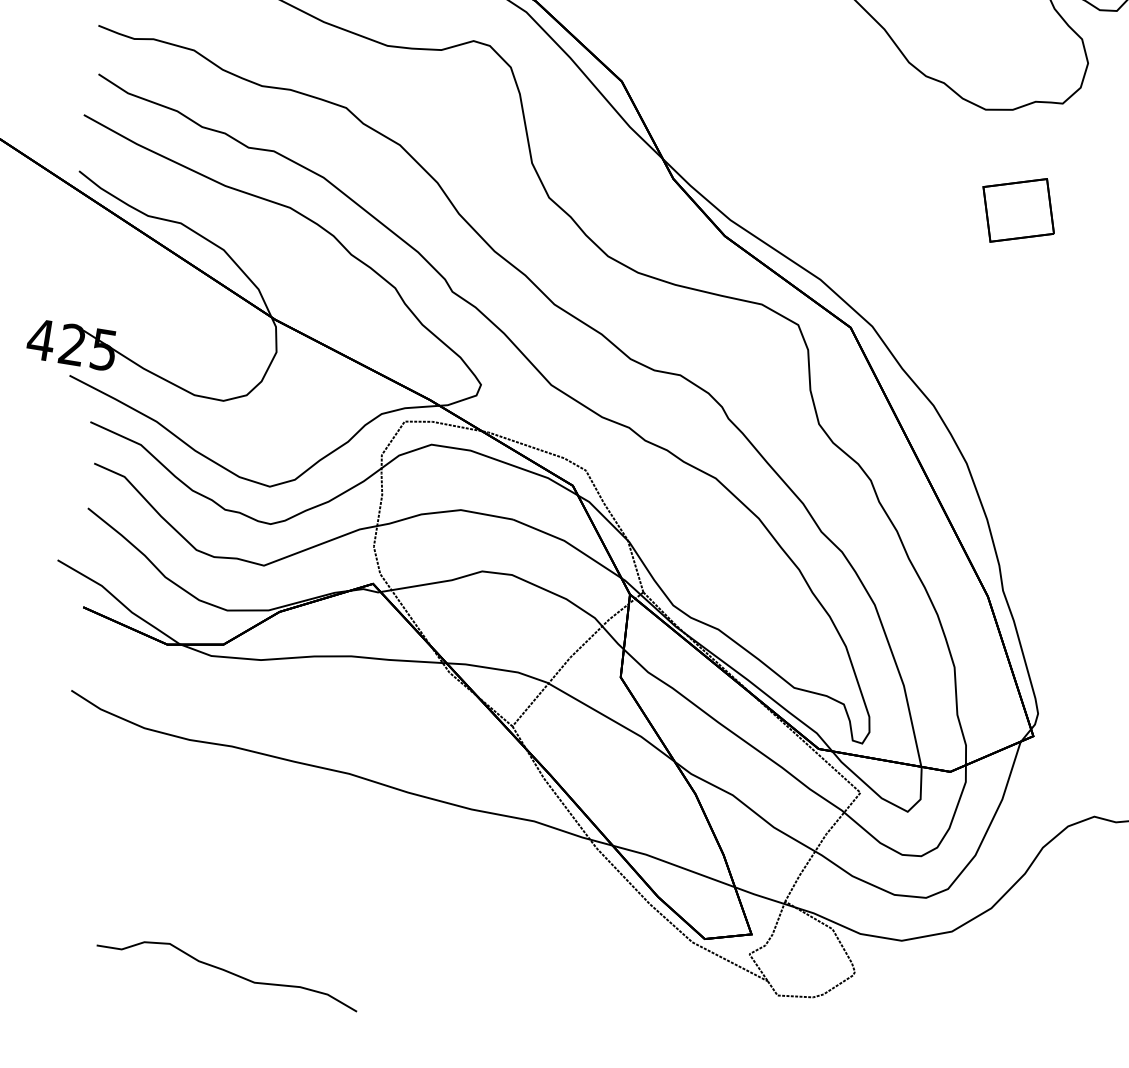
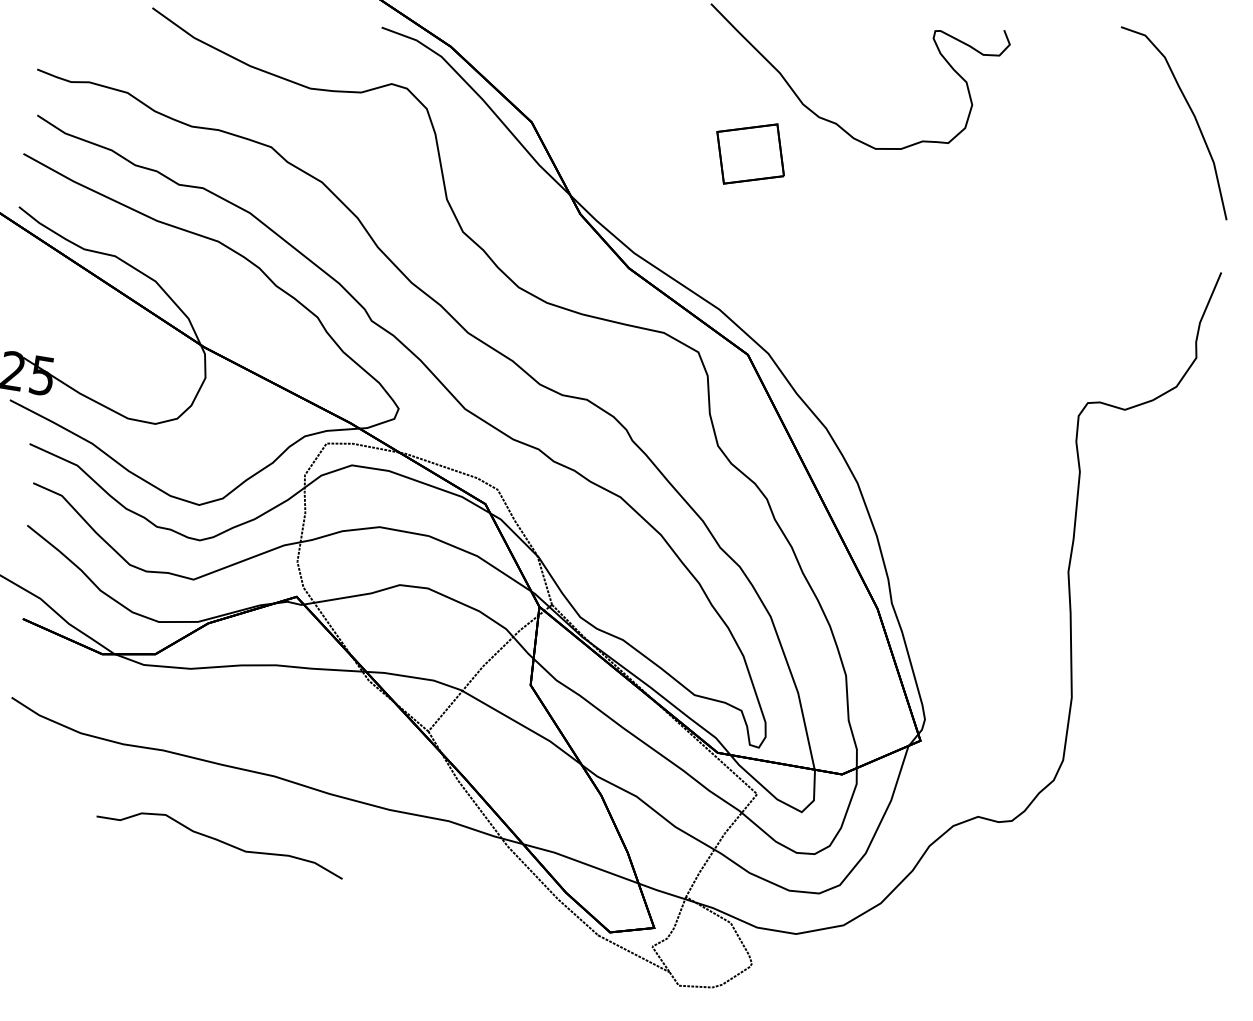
part: (1018, 209) -> (750, 153), moved
curve: (227, 973) -> (220, 842), moved

